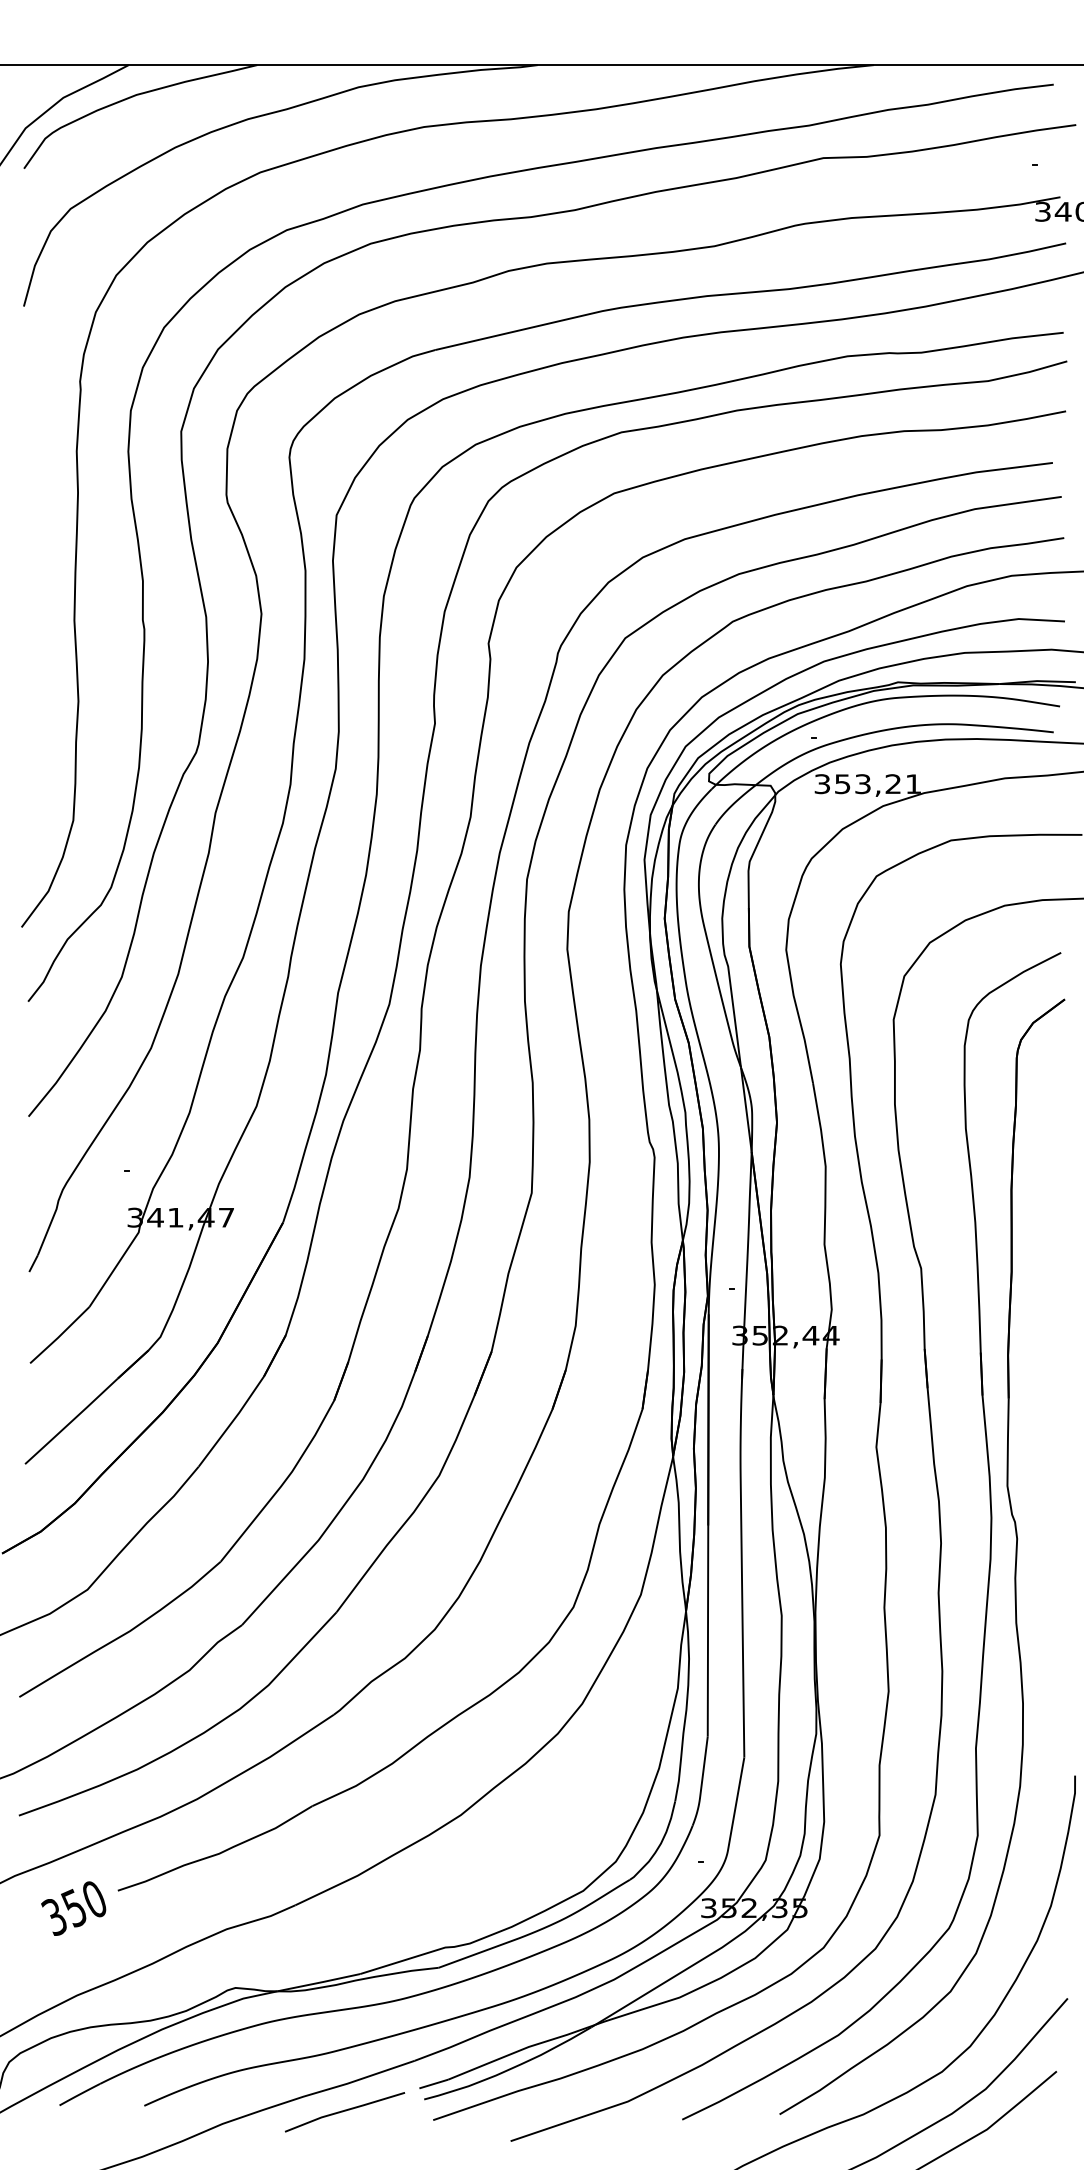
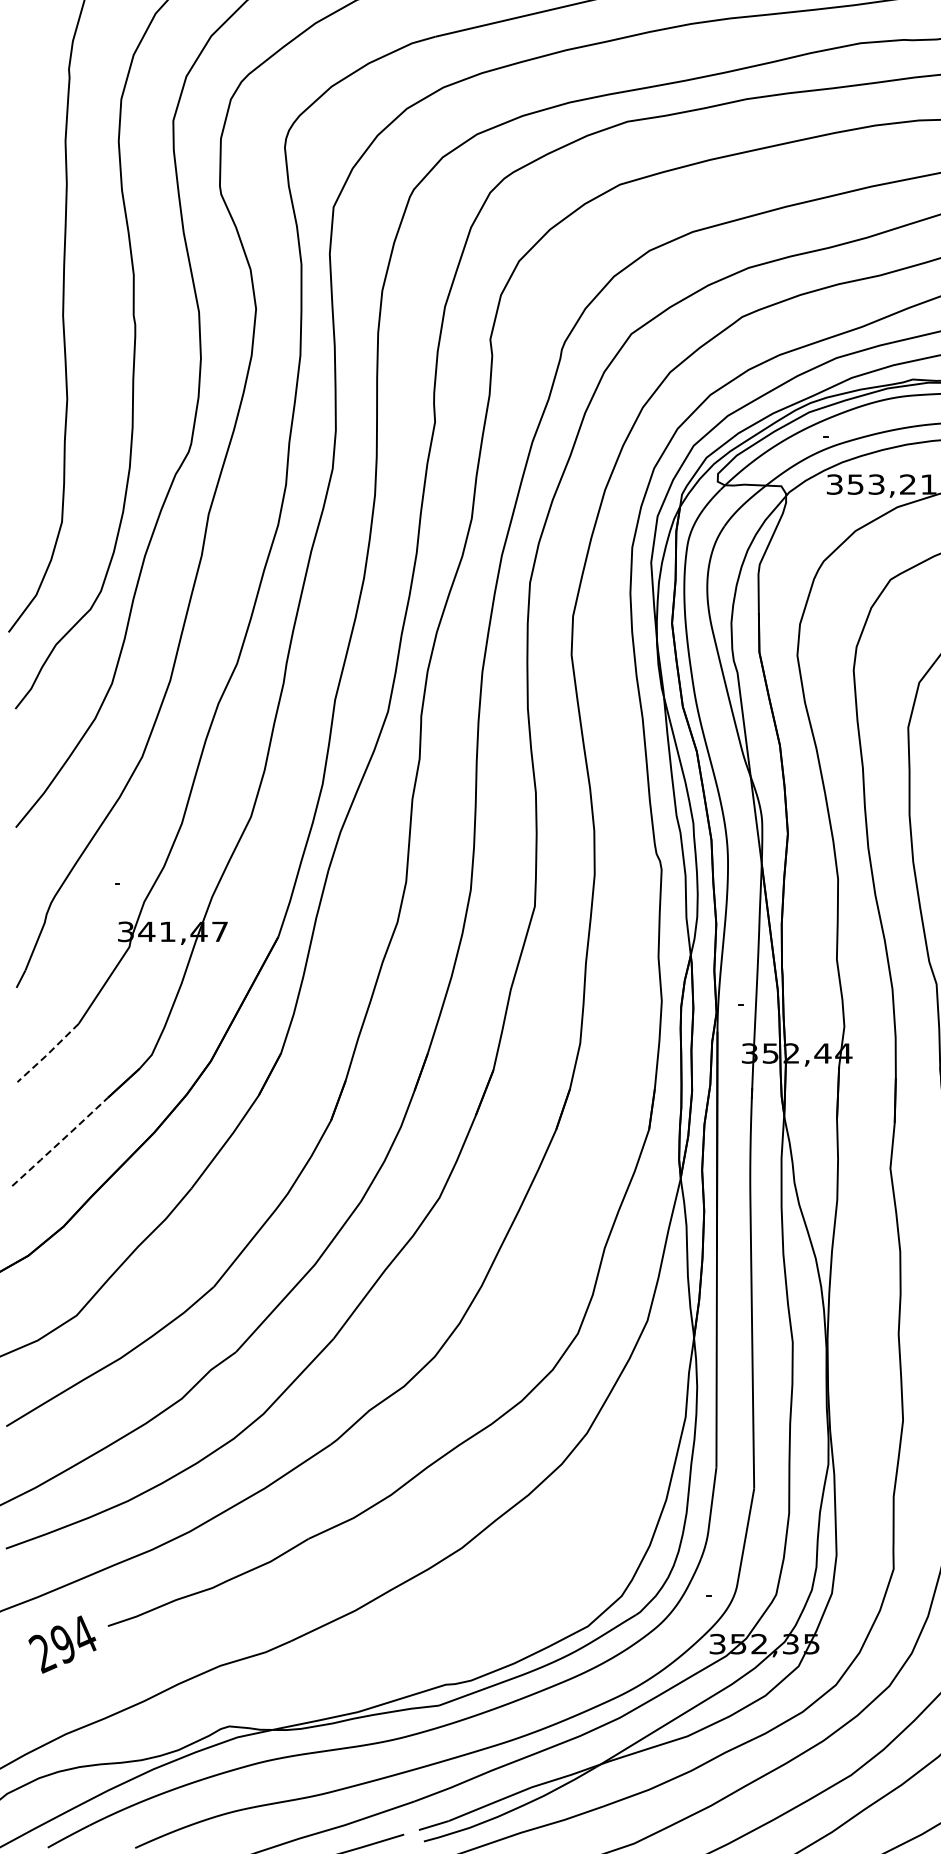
line: (60, 1335) -> (48, 1053), solid -> dashed
line: (71, 1421) -> (60, 1142), solid -> dashed
text: (73, 1908) -> (62, 1644), 350 -> 294

